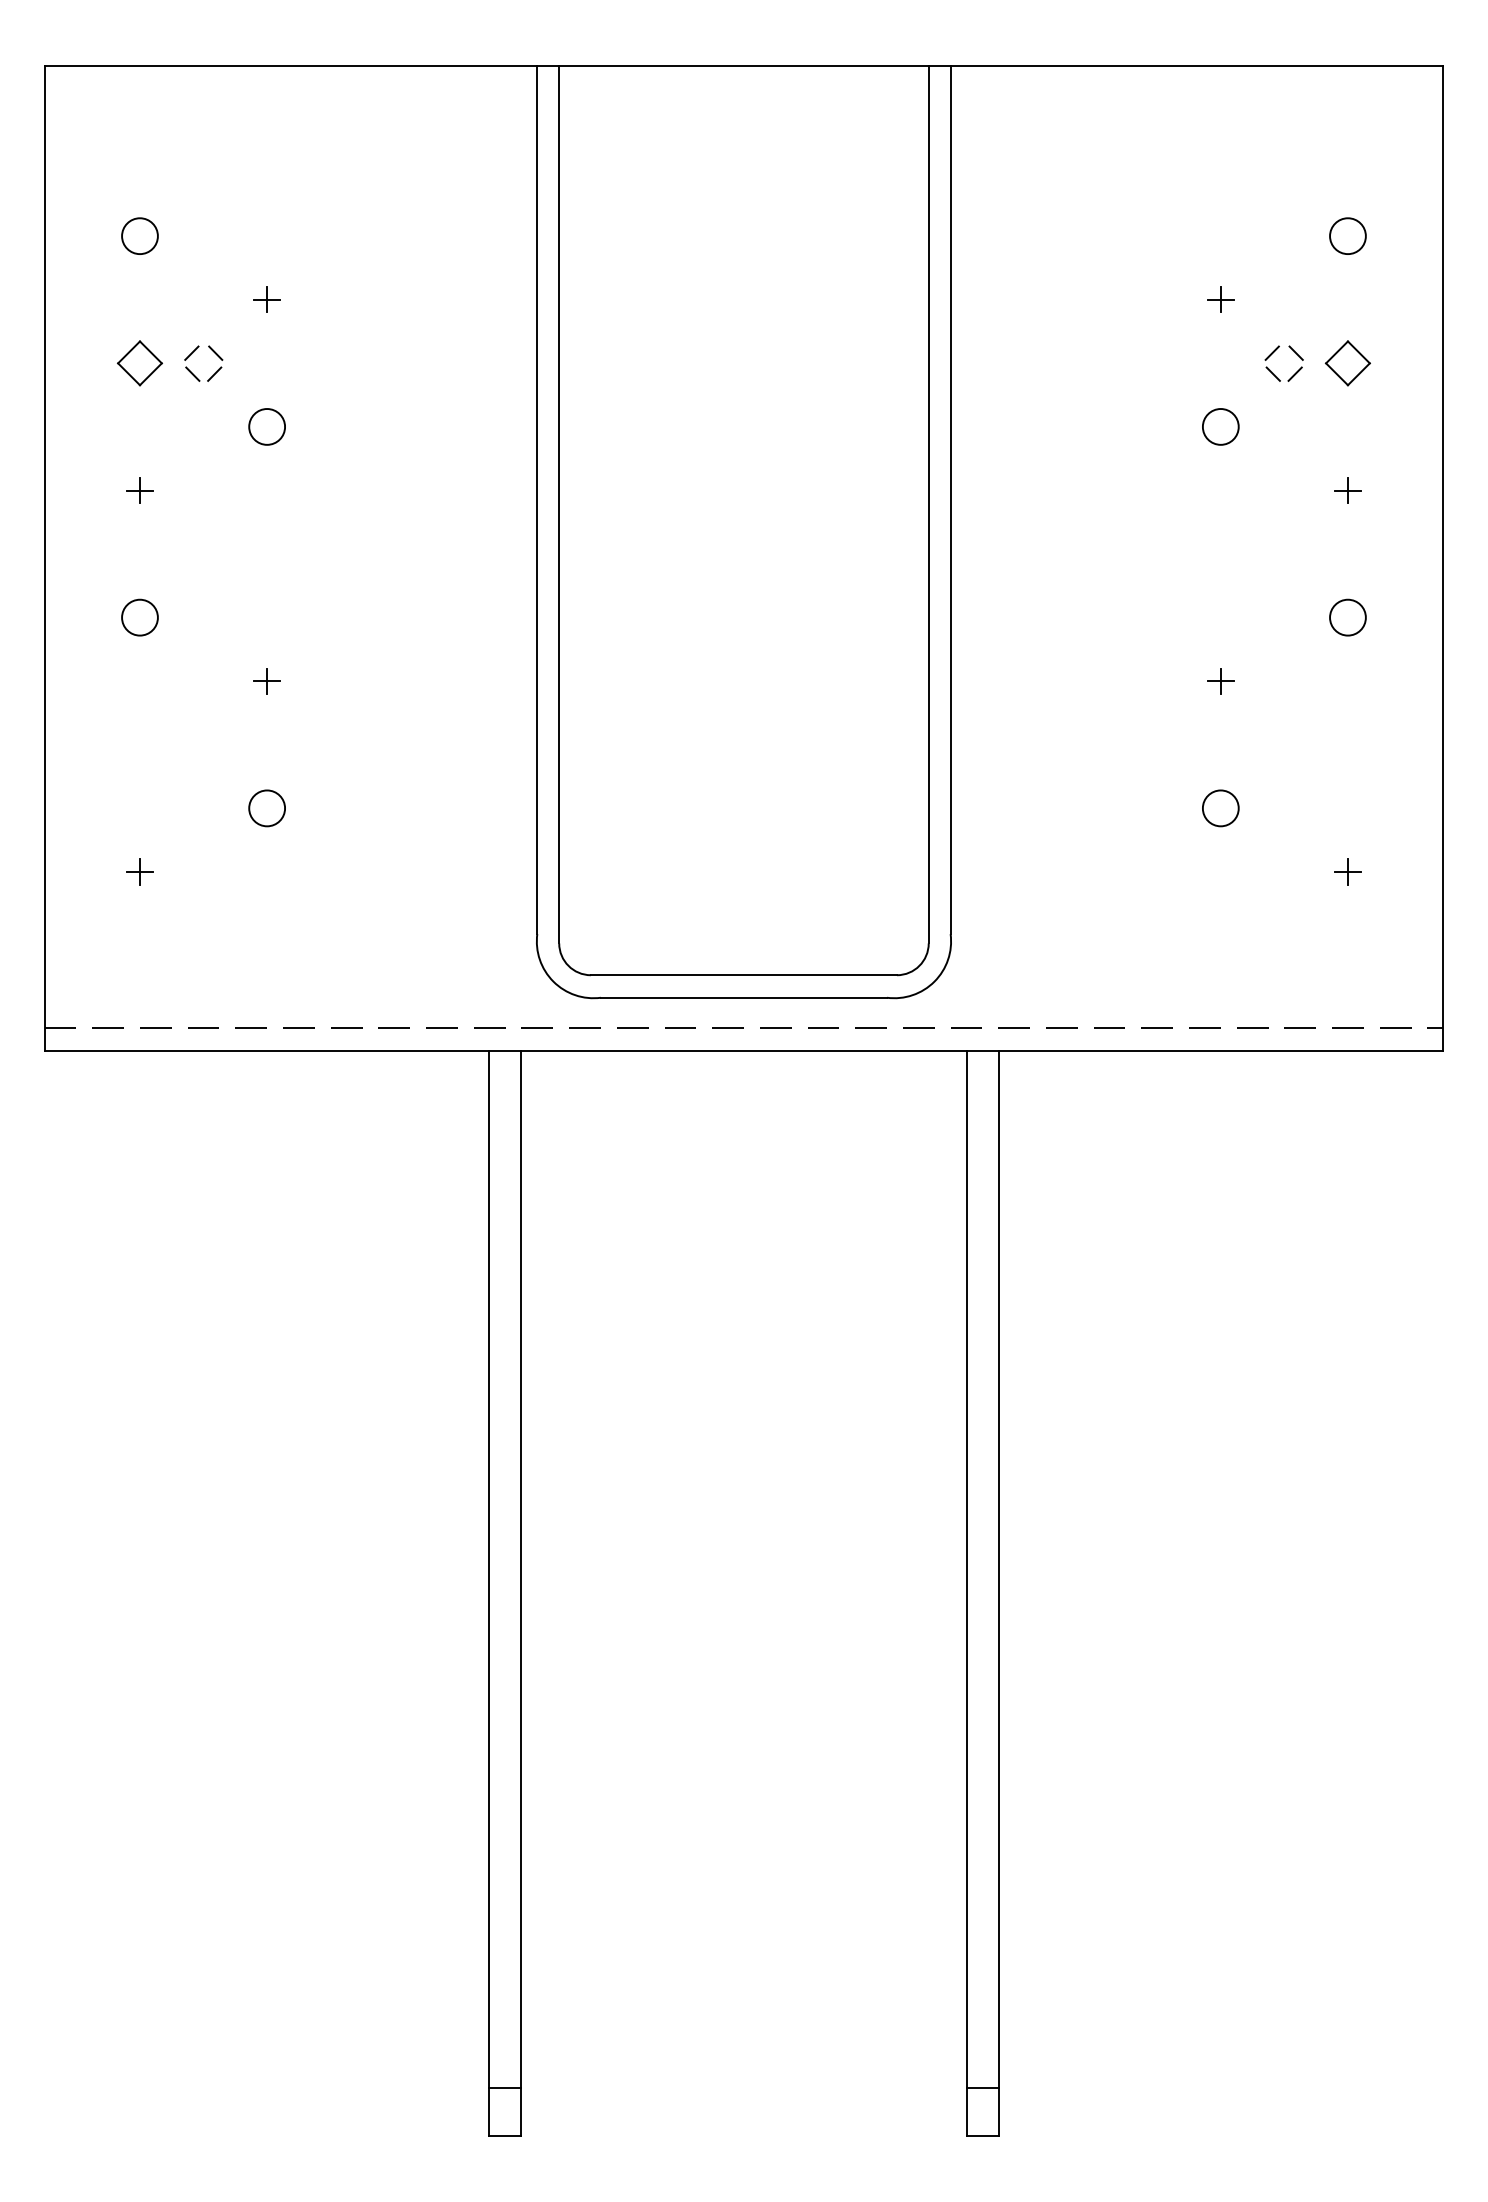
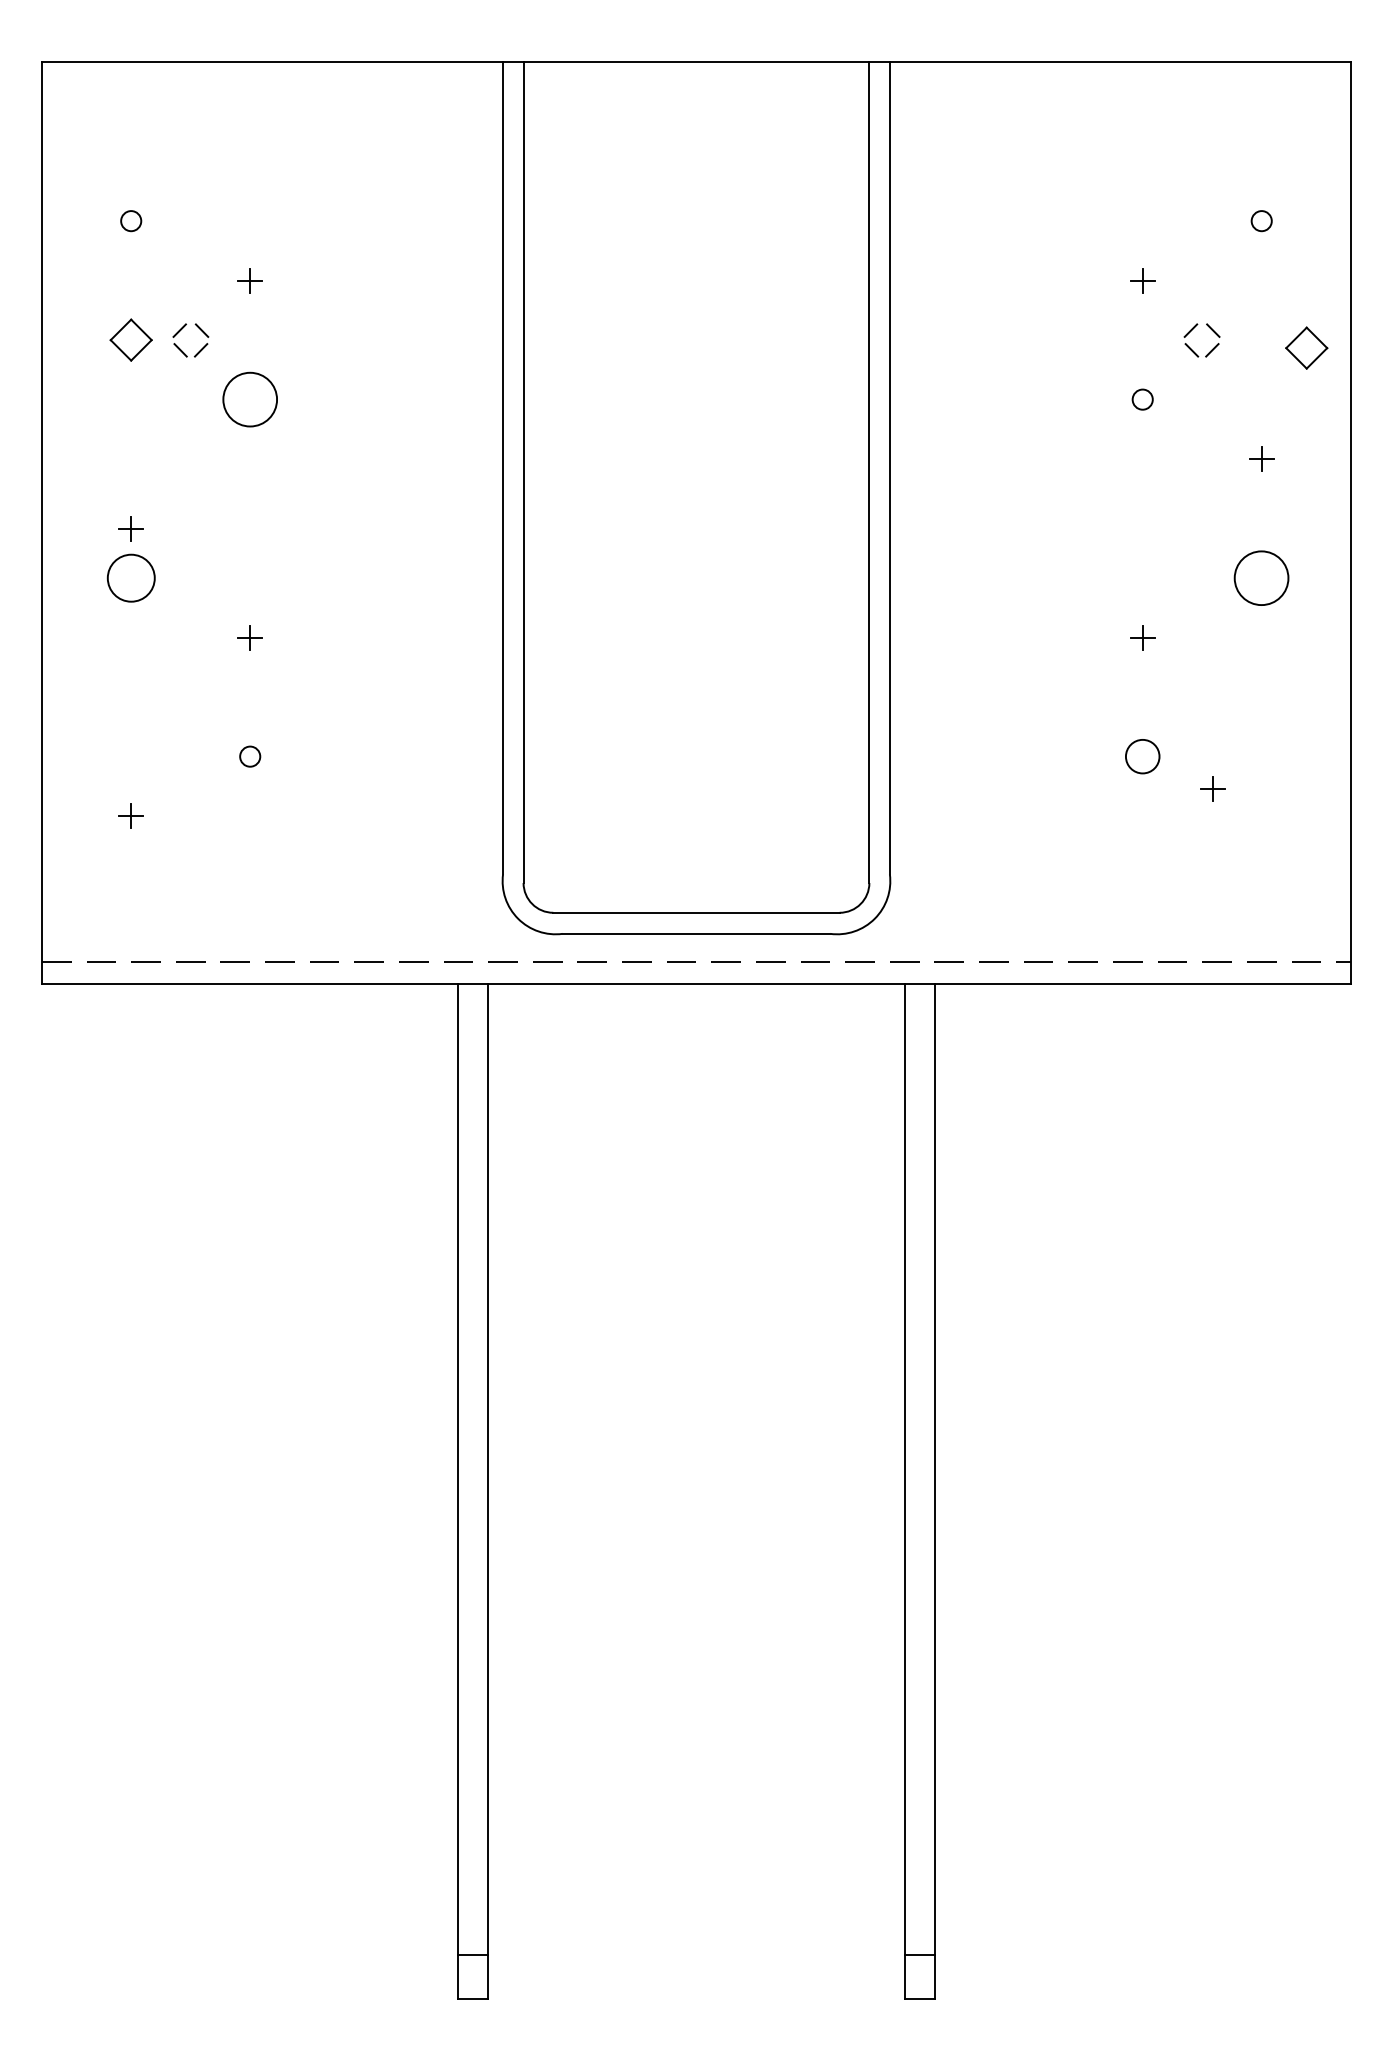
circle: (139, 235) -> (130, 220), size x0.6
circle: (1347, 235) -> (1261, 220), size x0.6
part: (1347, 362) -> (1306, 347), moved
circle: (267, 426) -> (250, 399), size x1.6
circle: (1220, 426) -> (1142, 399), size x0.6
part: (139, 489) -> (130, 528), moved
circle: (139, 616) -> (130, 577), size x1.4
circle: (1347, 616) -> (1261, 577), size x1.6
circle: (267, 808) -> (250, 756), size x0.6
part: (1347, 871) -> (1212, 788), moved

